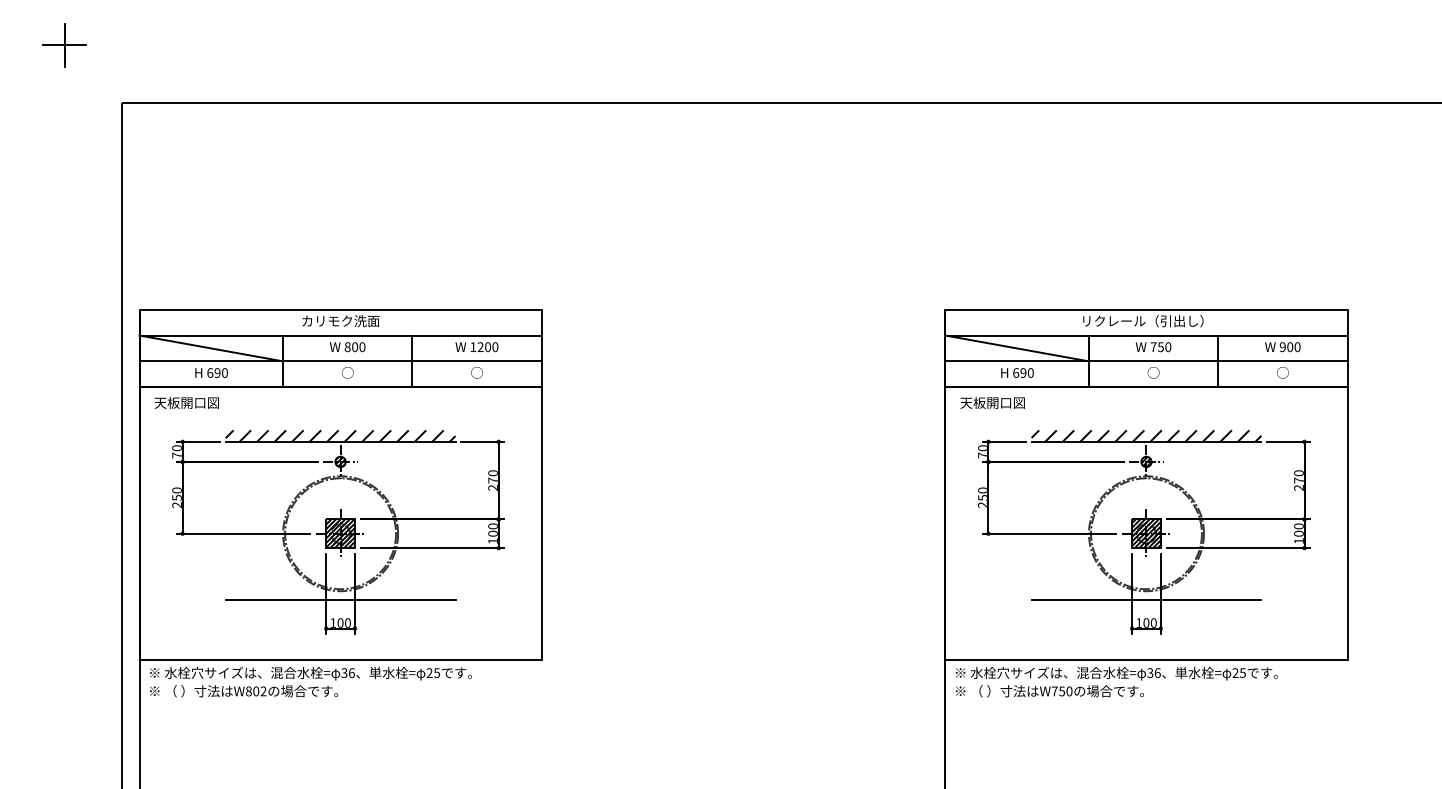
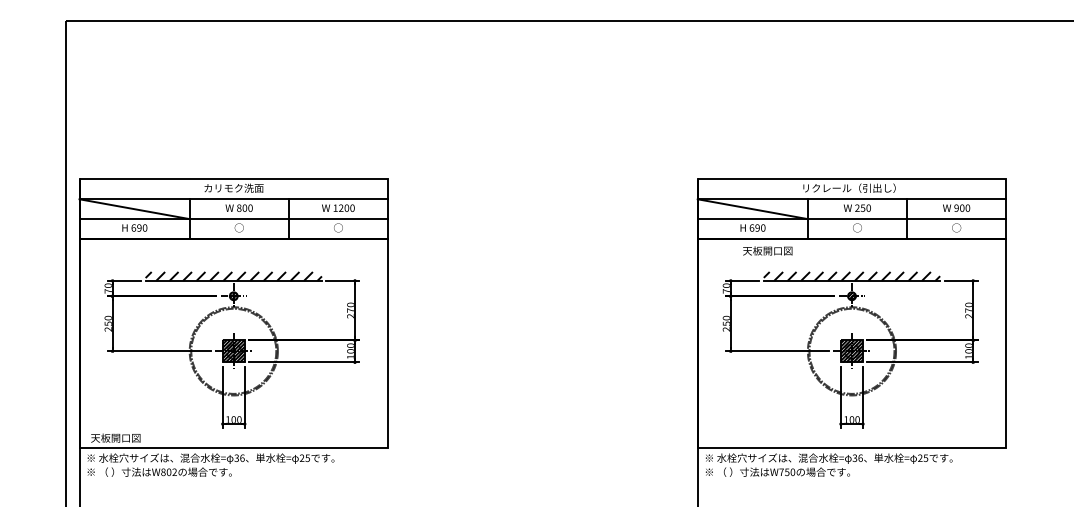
text: (1153, 346) -> (857, 207), 750 -> 250
text: (186, 402) -> (115, 437), moved
text: (992, 402) -> (767, 250), moved
line: (340, 599) -> (233, 401), removed
line: (1146, 599) -> (851, 401), removed

